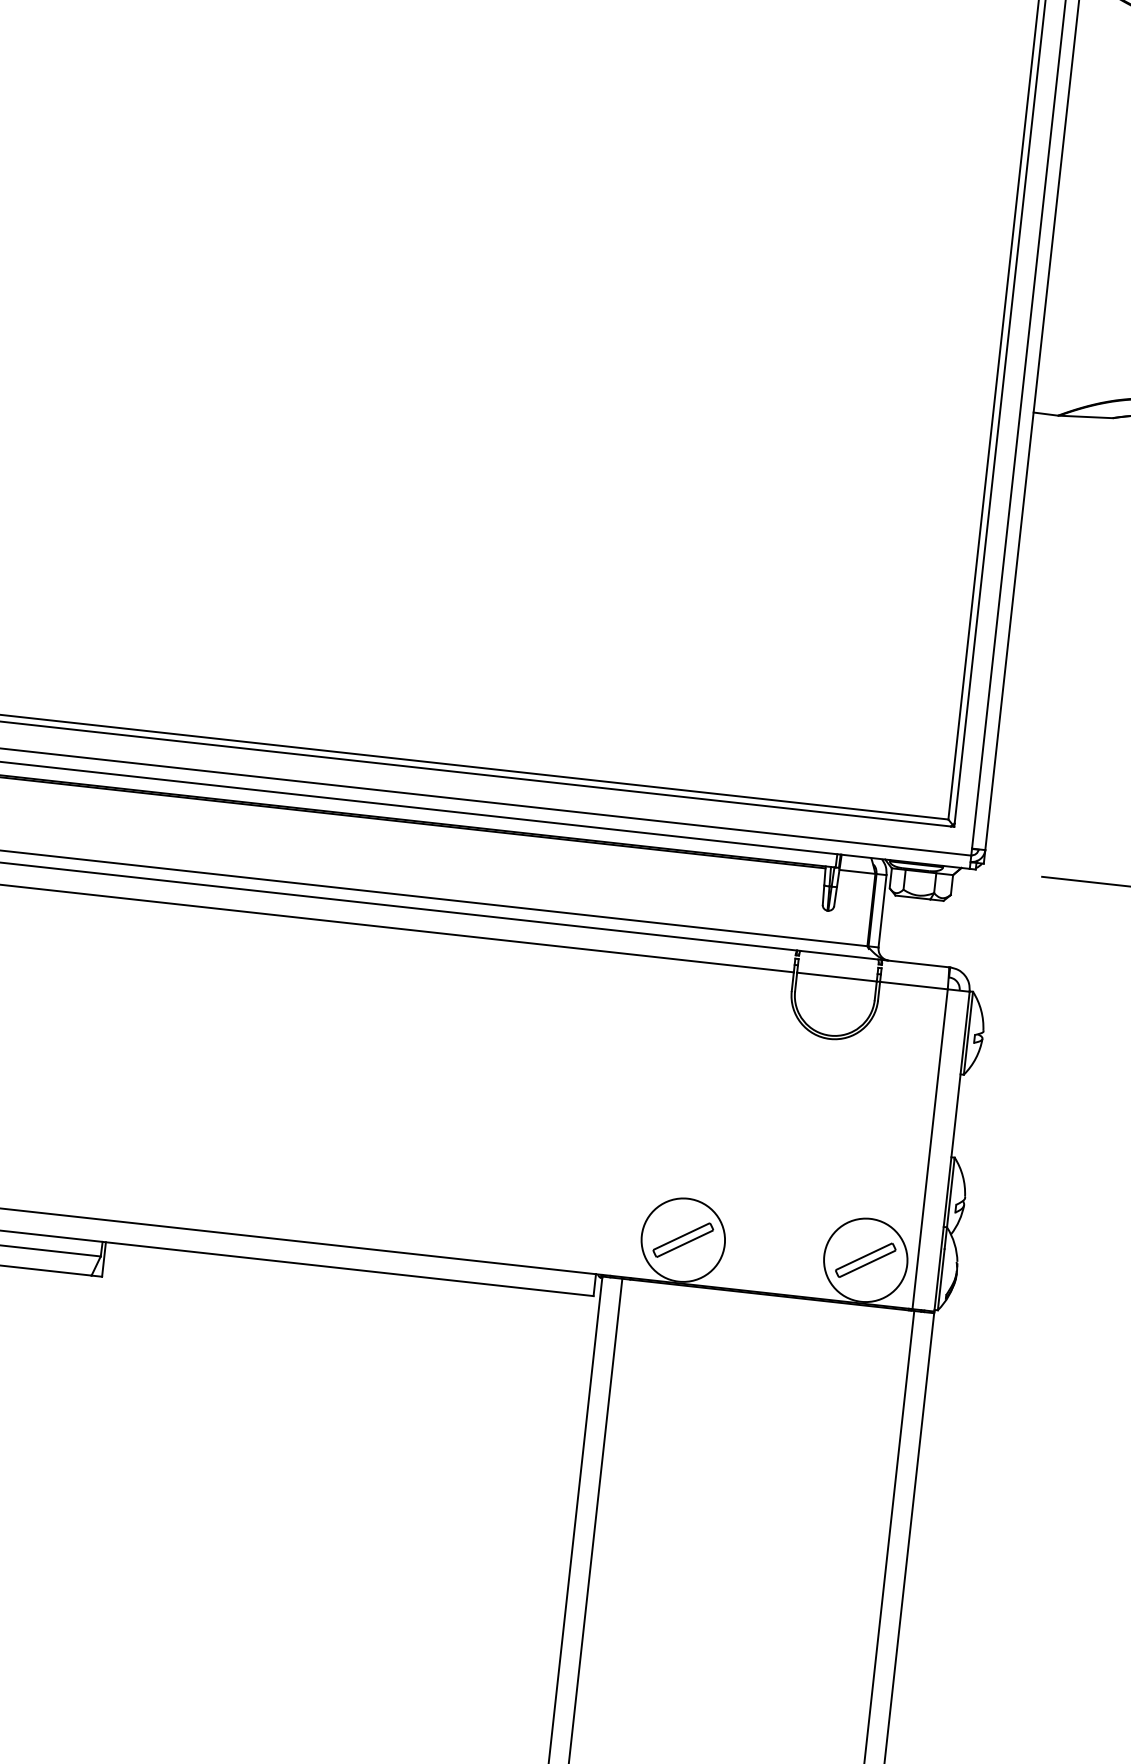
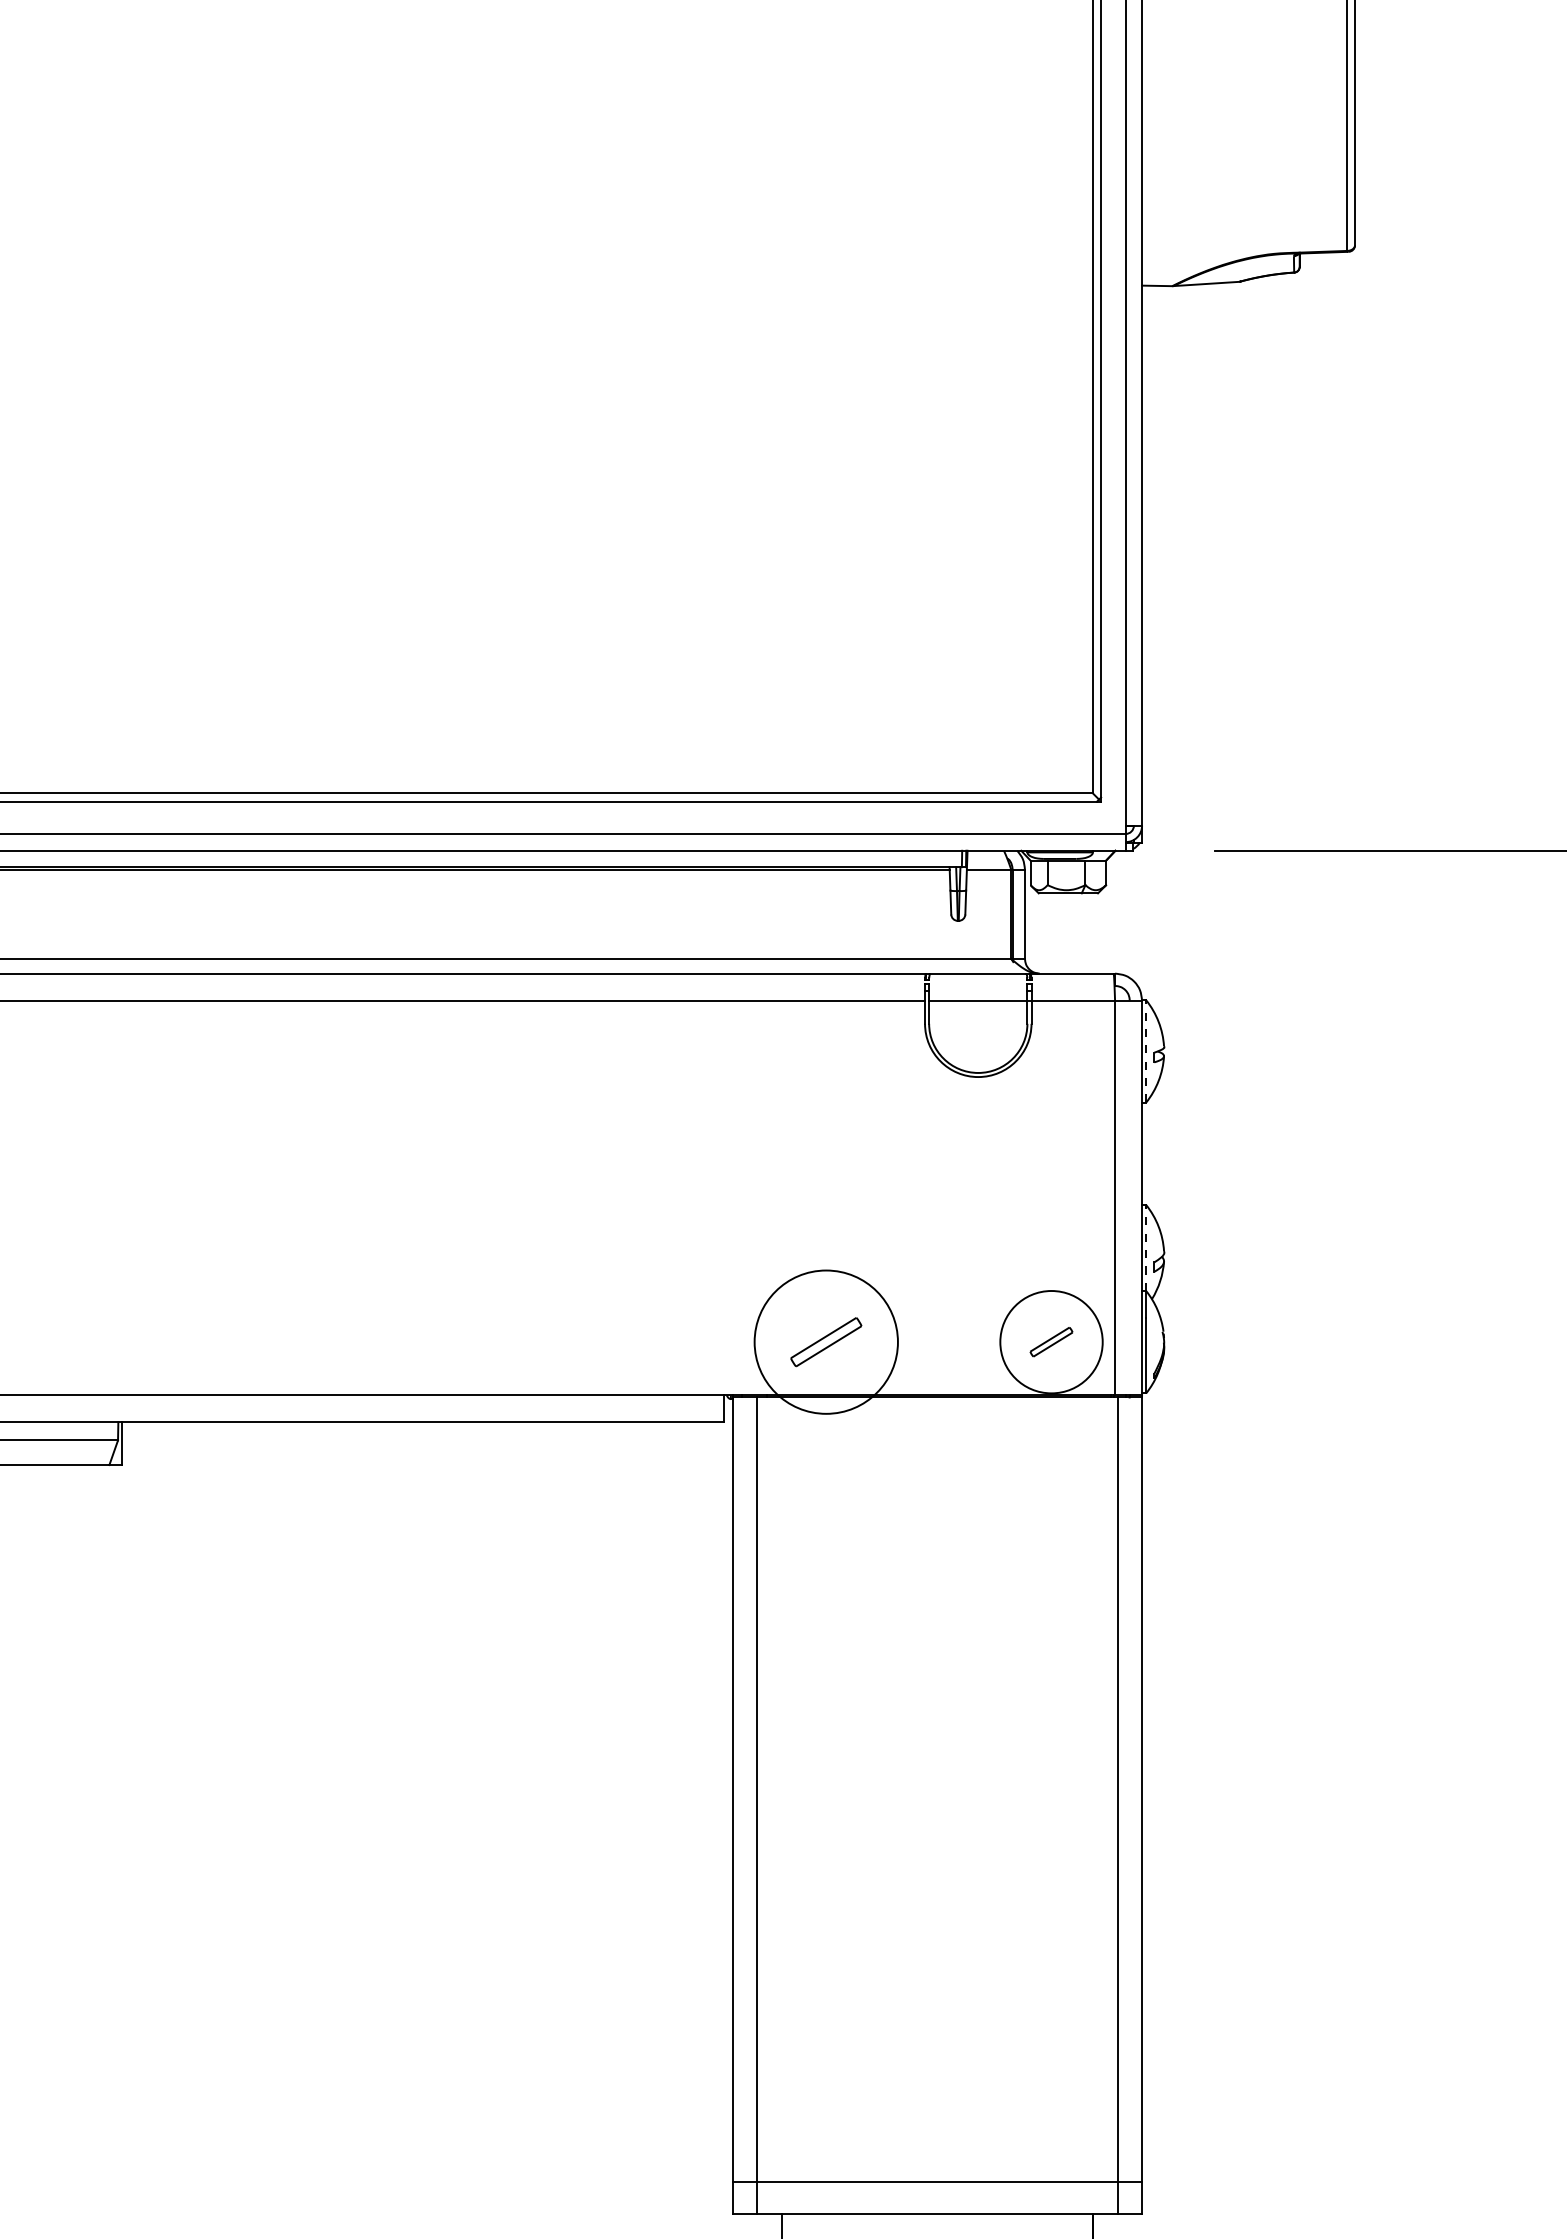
line: (968, 1033) -> (1146, 1051), solid -> dashed
line: (950, 1193) -> (1146, 1249), solid -> dashed
circle: (683, 1240) -> (826, 1342), size x1.4
part: (865, 1259) -> (1051, 1341), size x0.6

